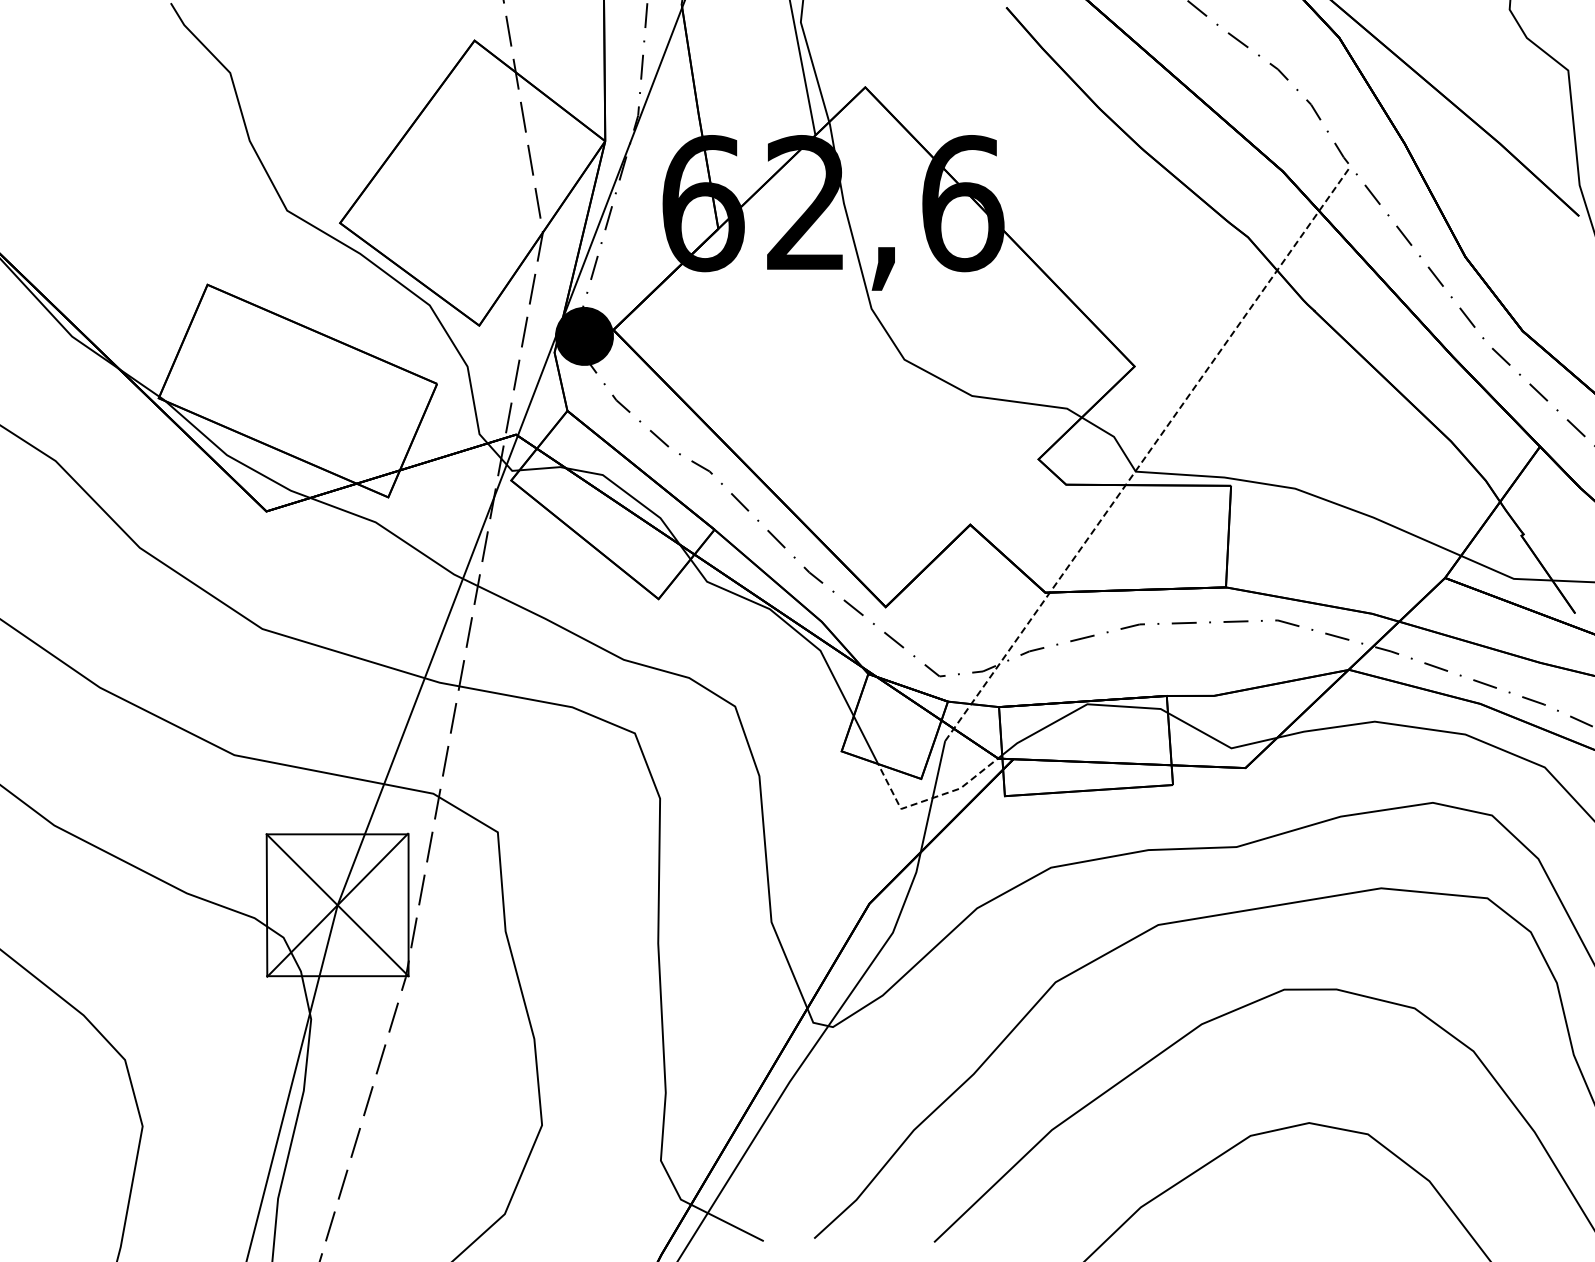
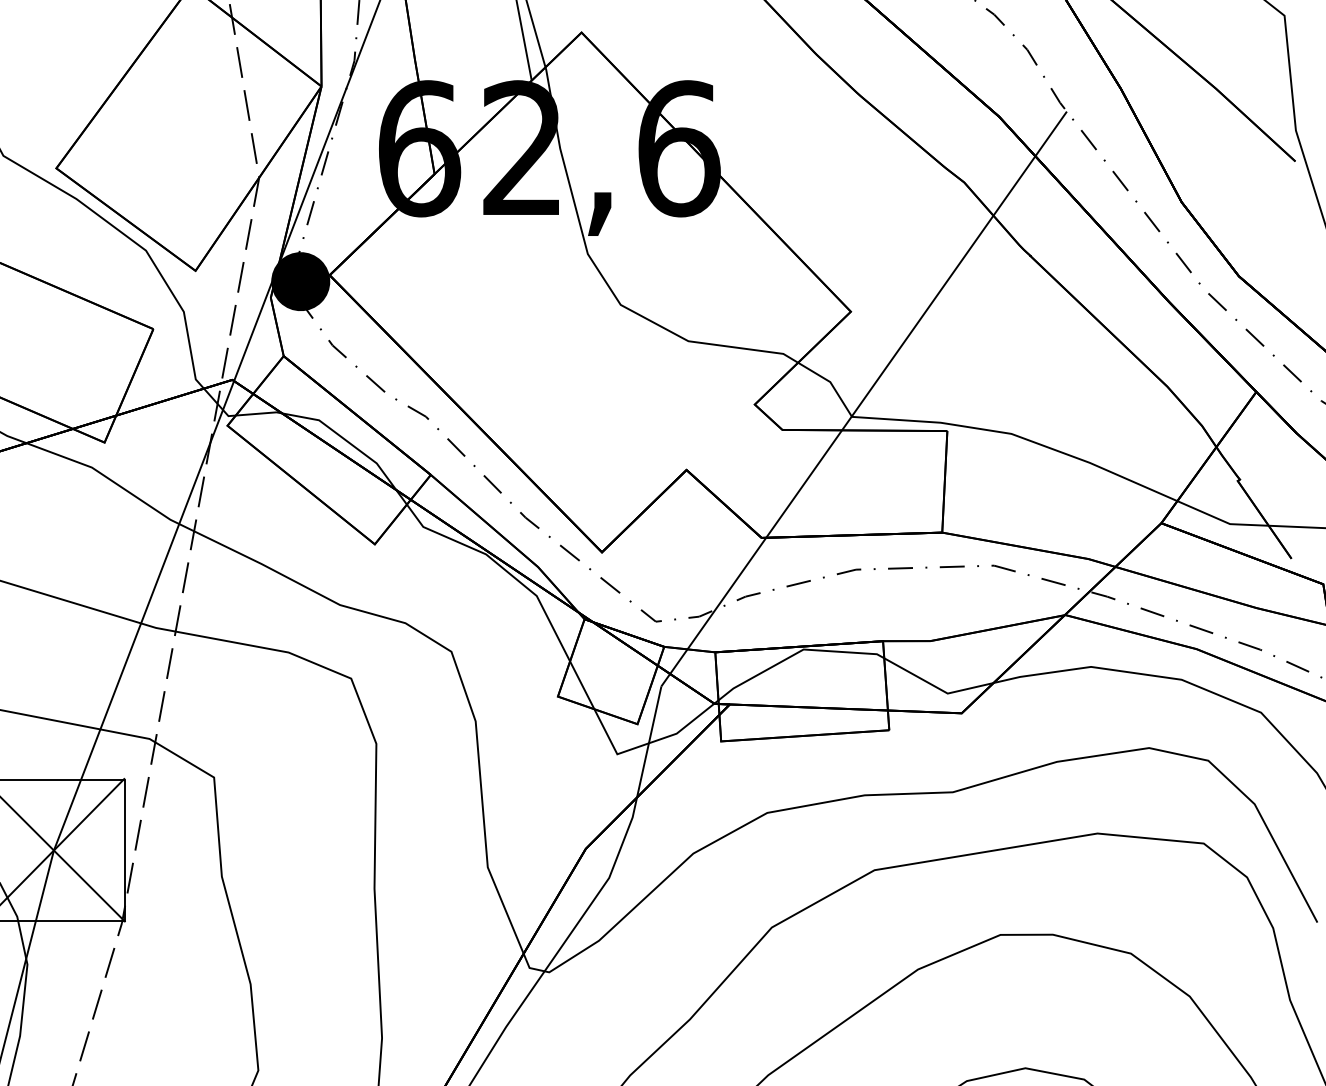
line: (1147, 453) -> (863, 398), dashed -> solid
line: (932, 798) -> (648, 743), dashed -> solid

